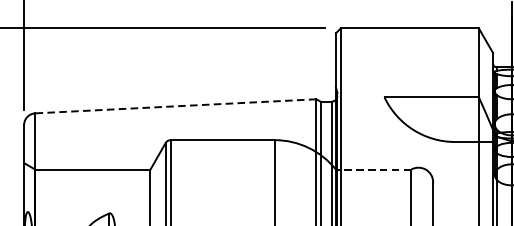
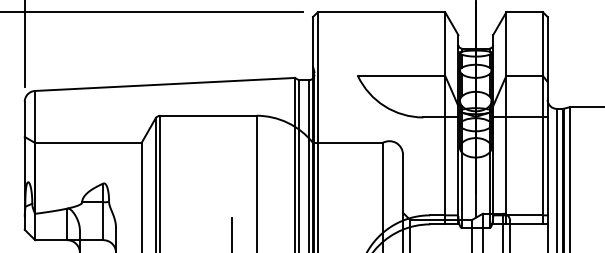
line: (175, 106) -> (164, 84), dashed -> solid
line: (373, 169) -> (347, 142), dashed -> solid

